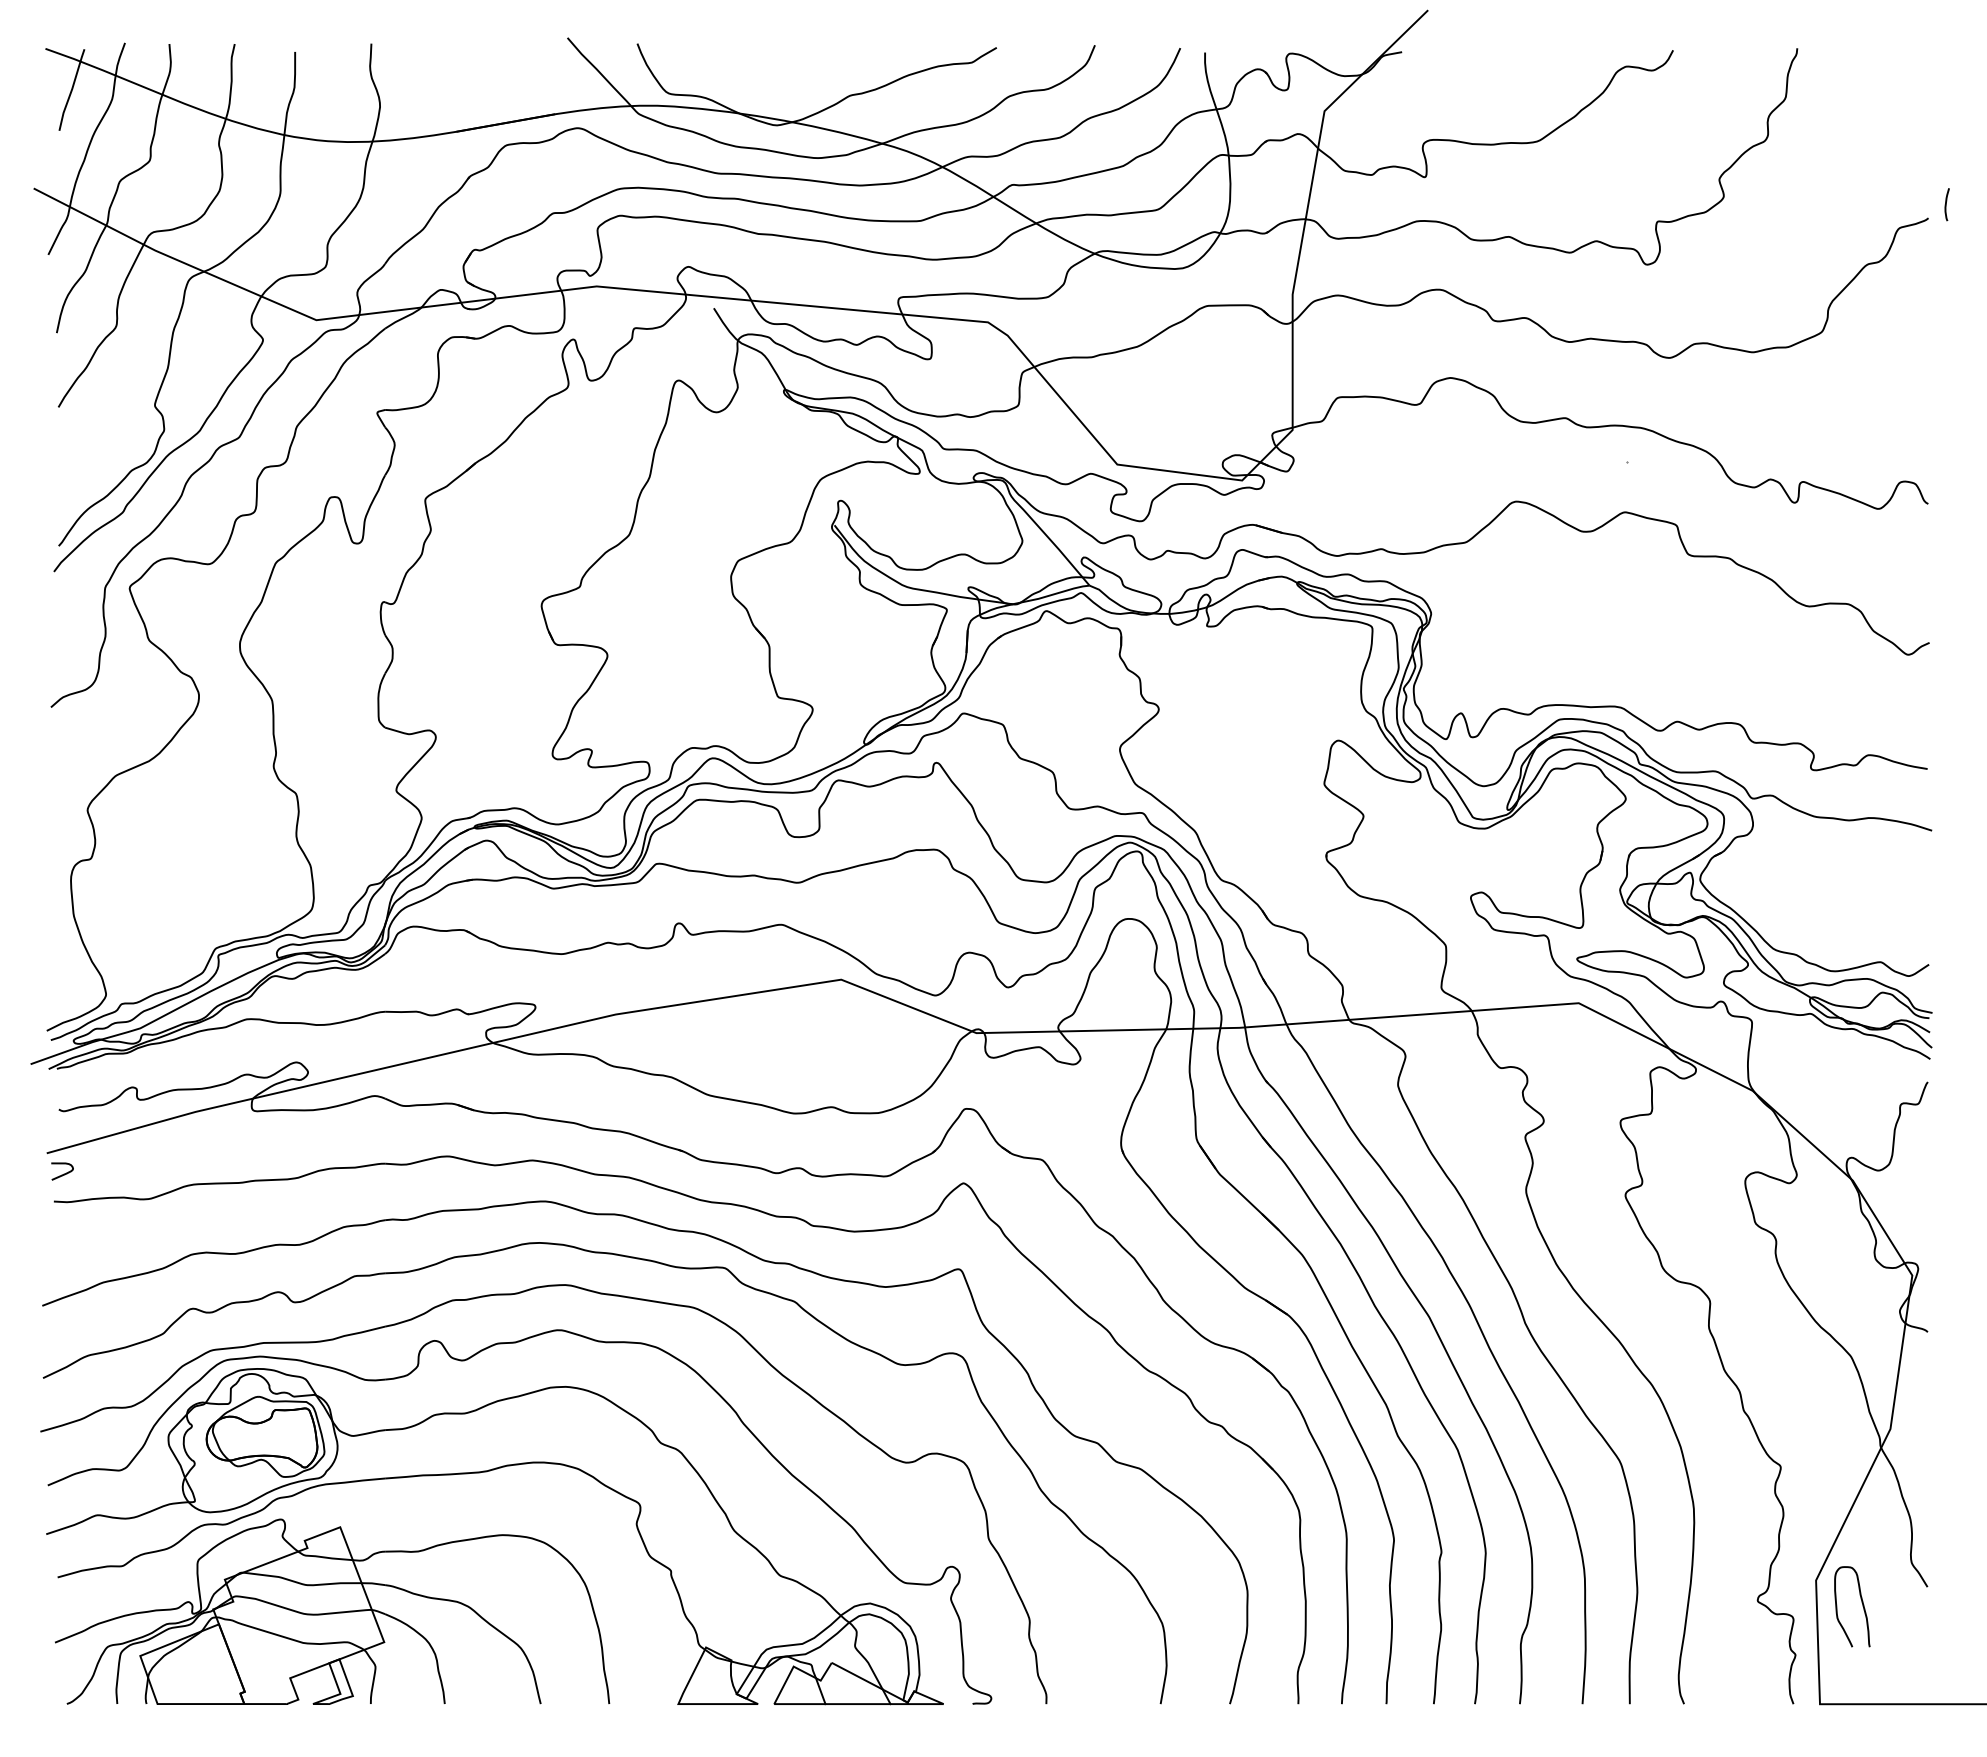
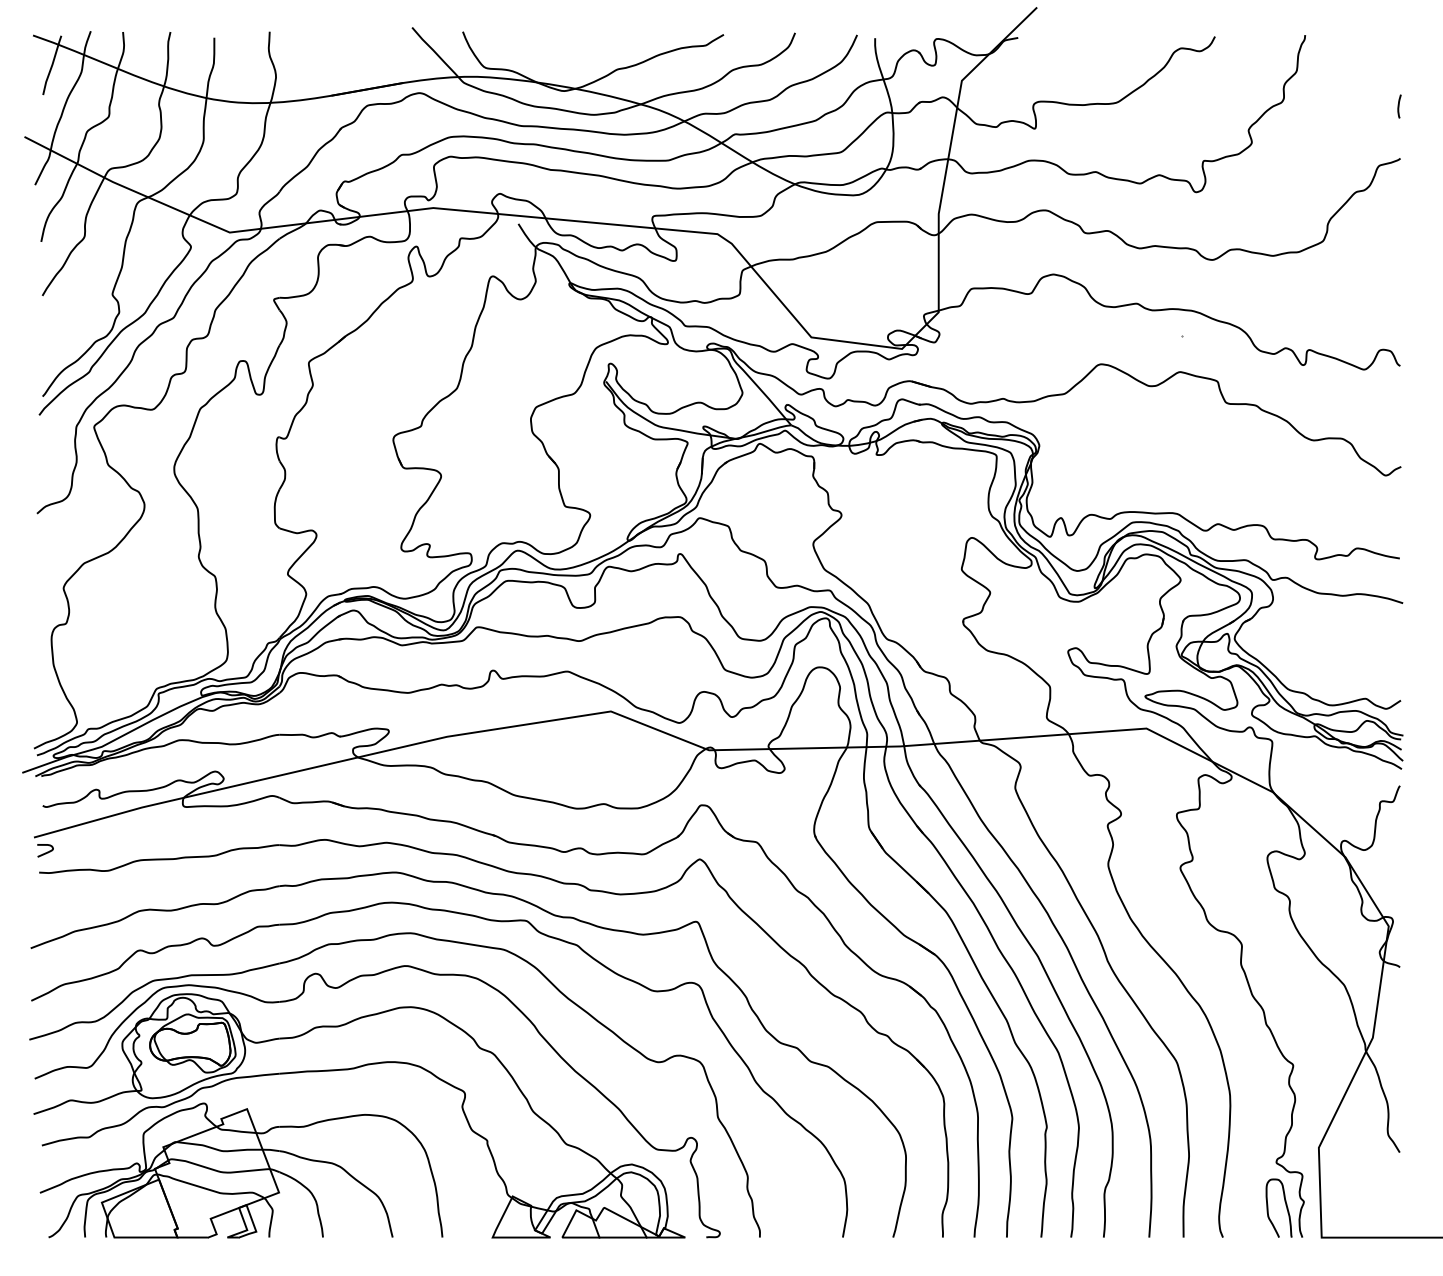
curve: (1946, 204) -> (1399, 106), moved
curve: (1861, 1602) -> (1285, 1205), moved

